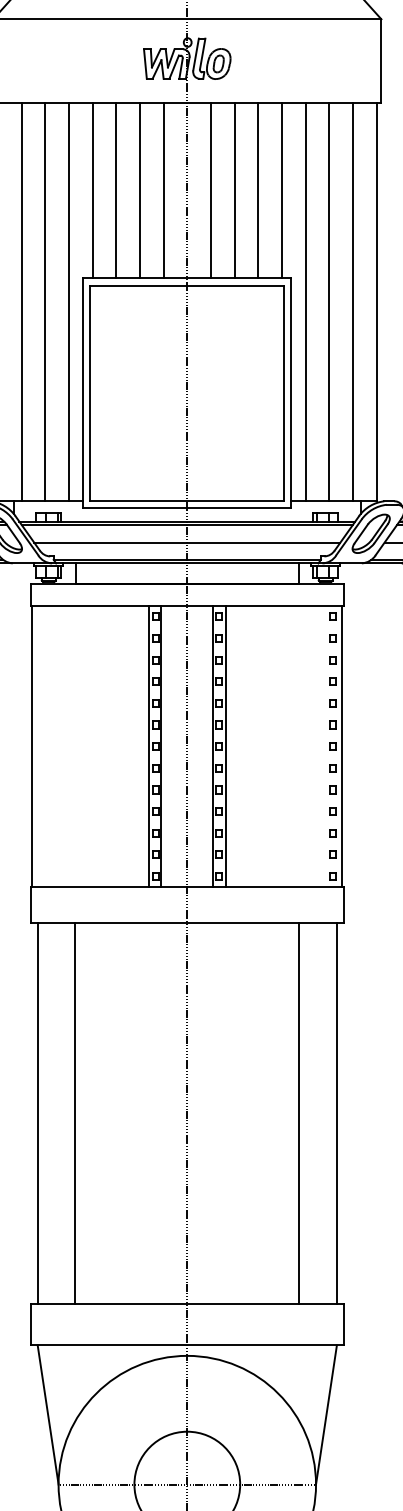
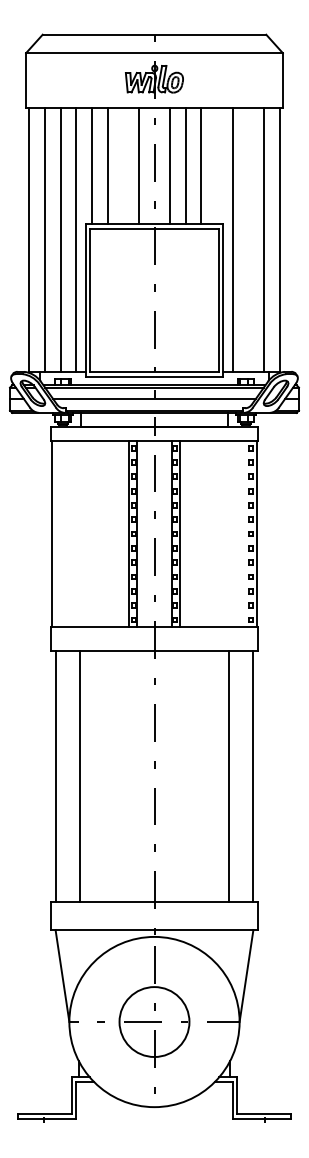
line: (140, 190) -> (123, 166), removed
line: (282, 190) -> (217, 166), removed
line: (329, 301) -> (248, 239), removed

